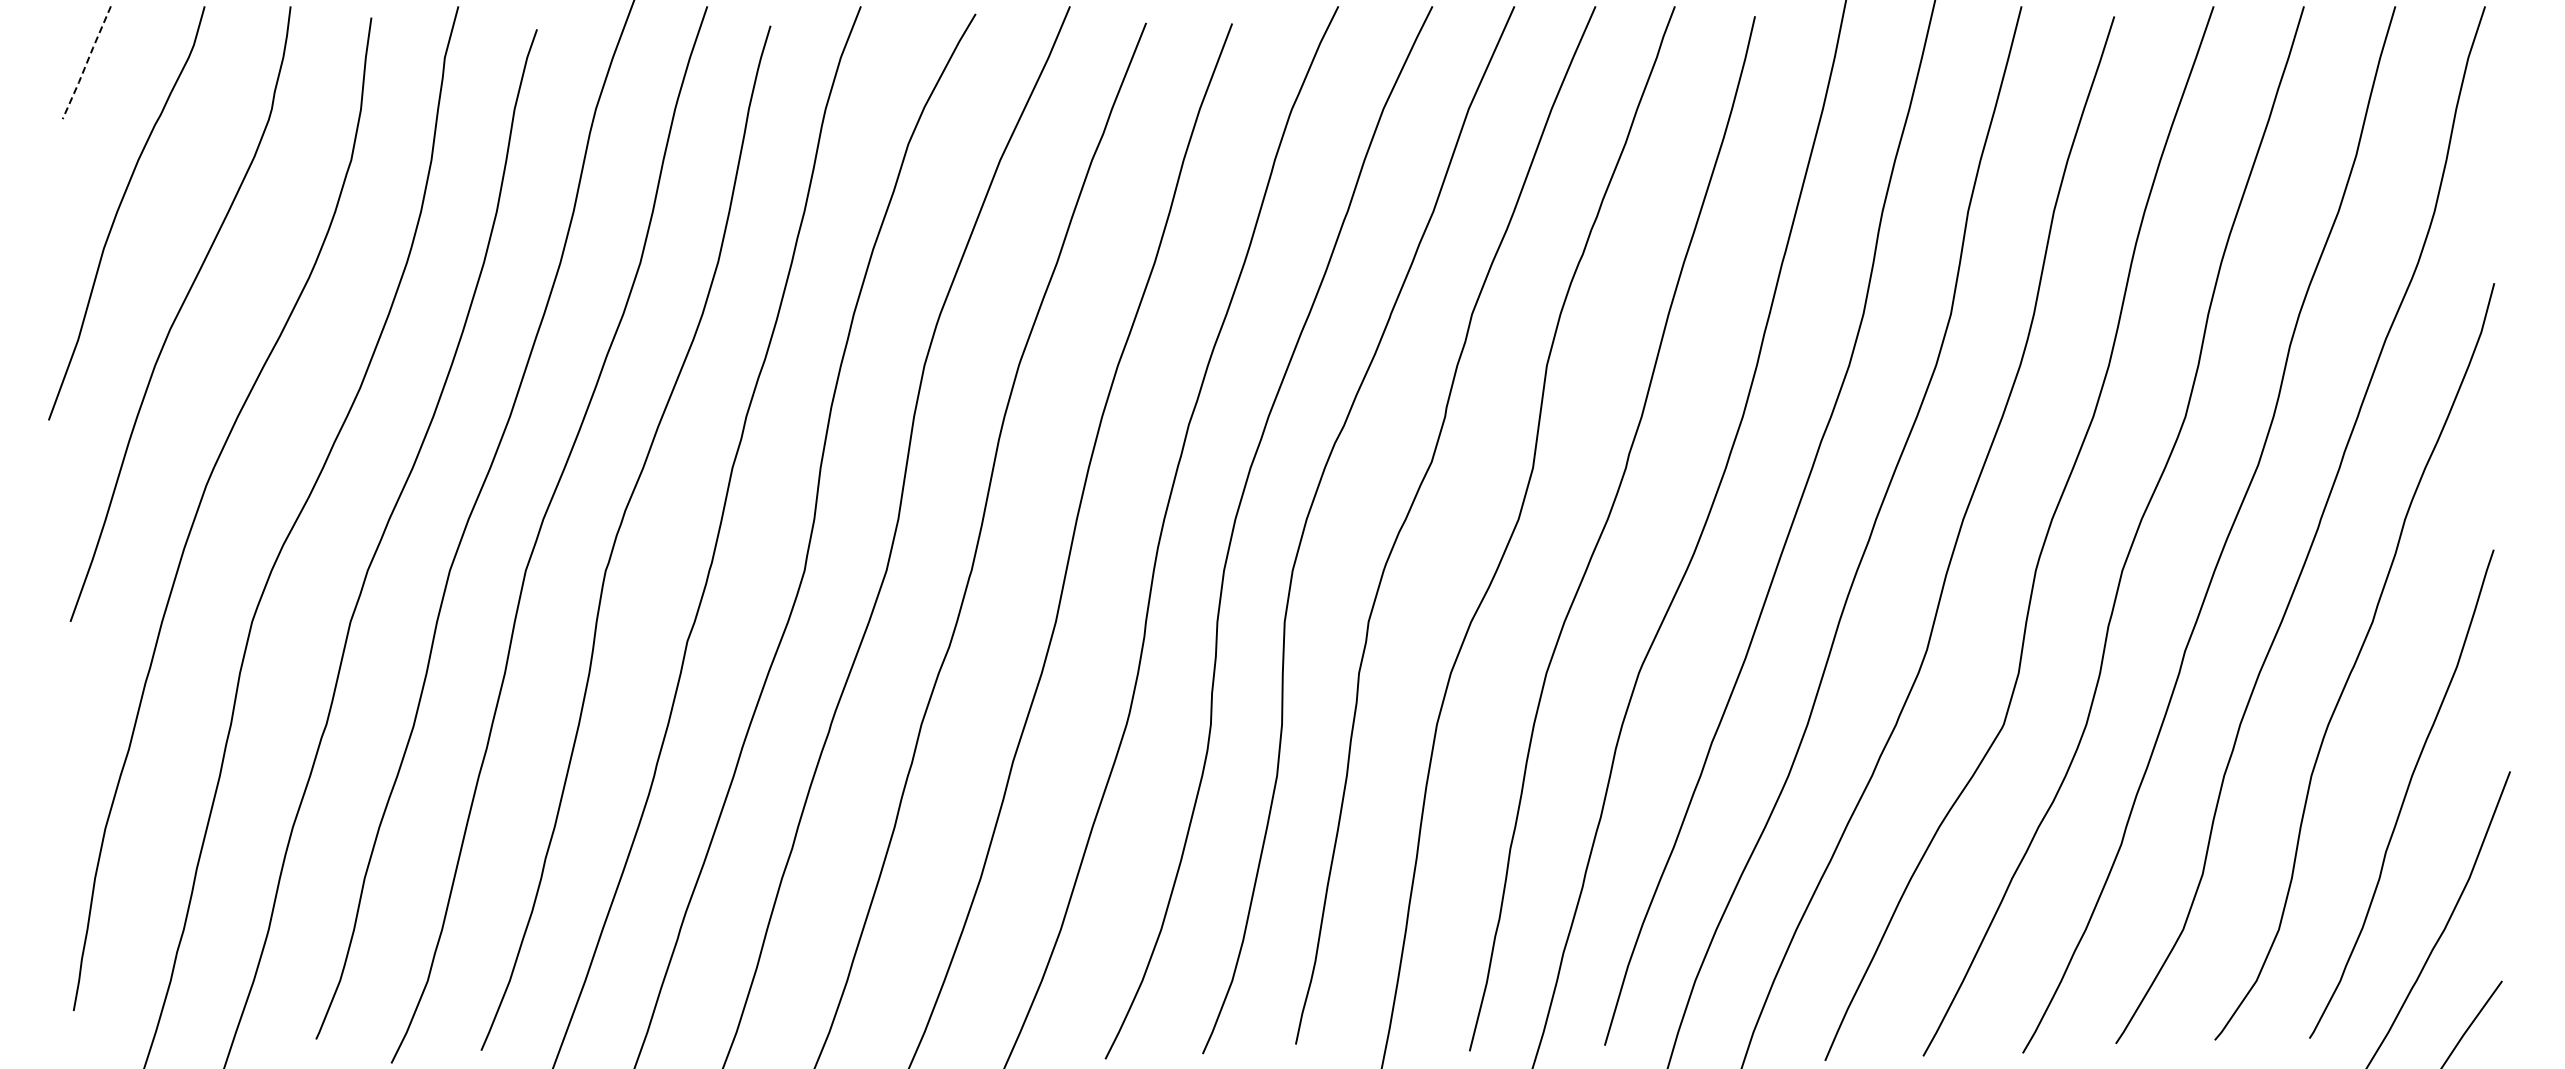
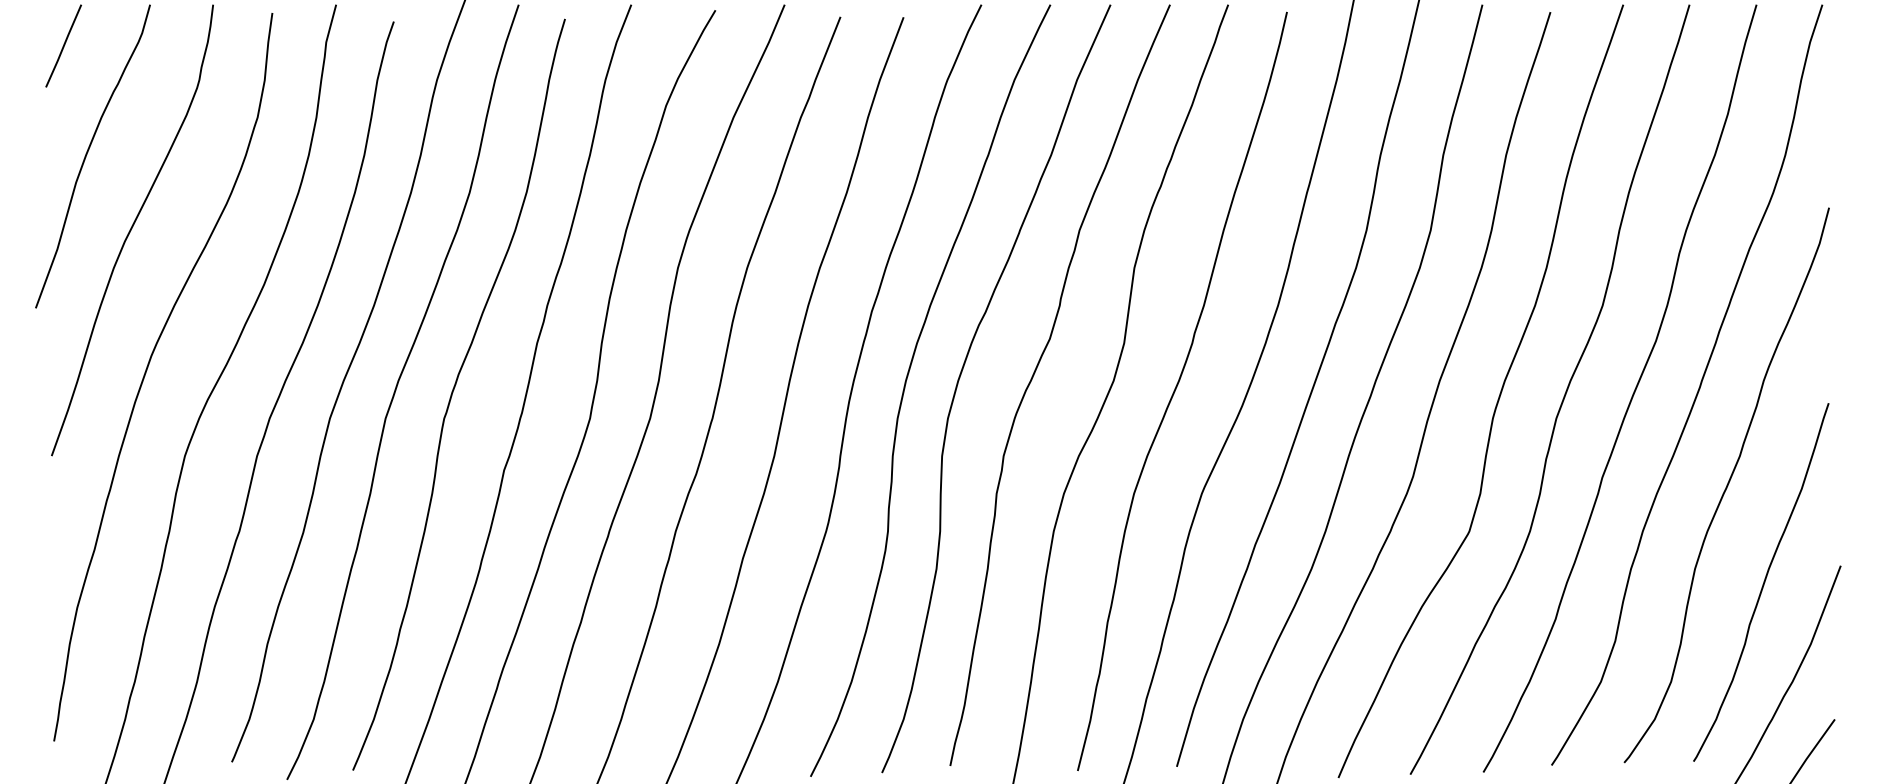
line: (86, 63) -> (63, 46), dashed -> solid

